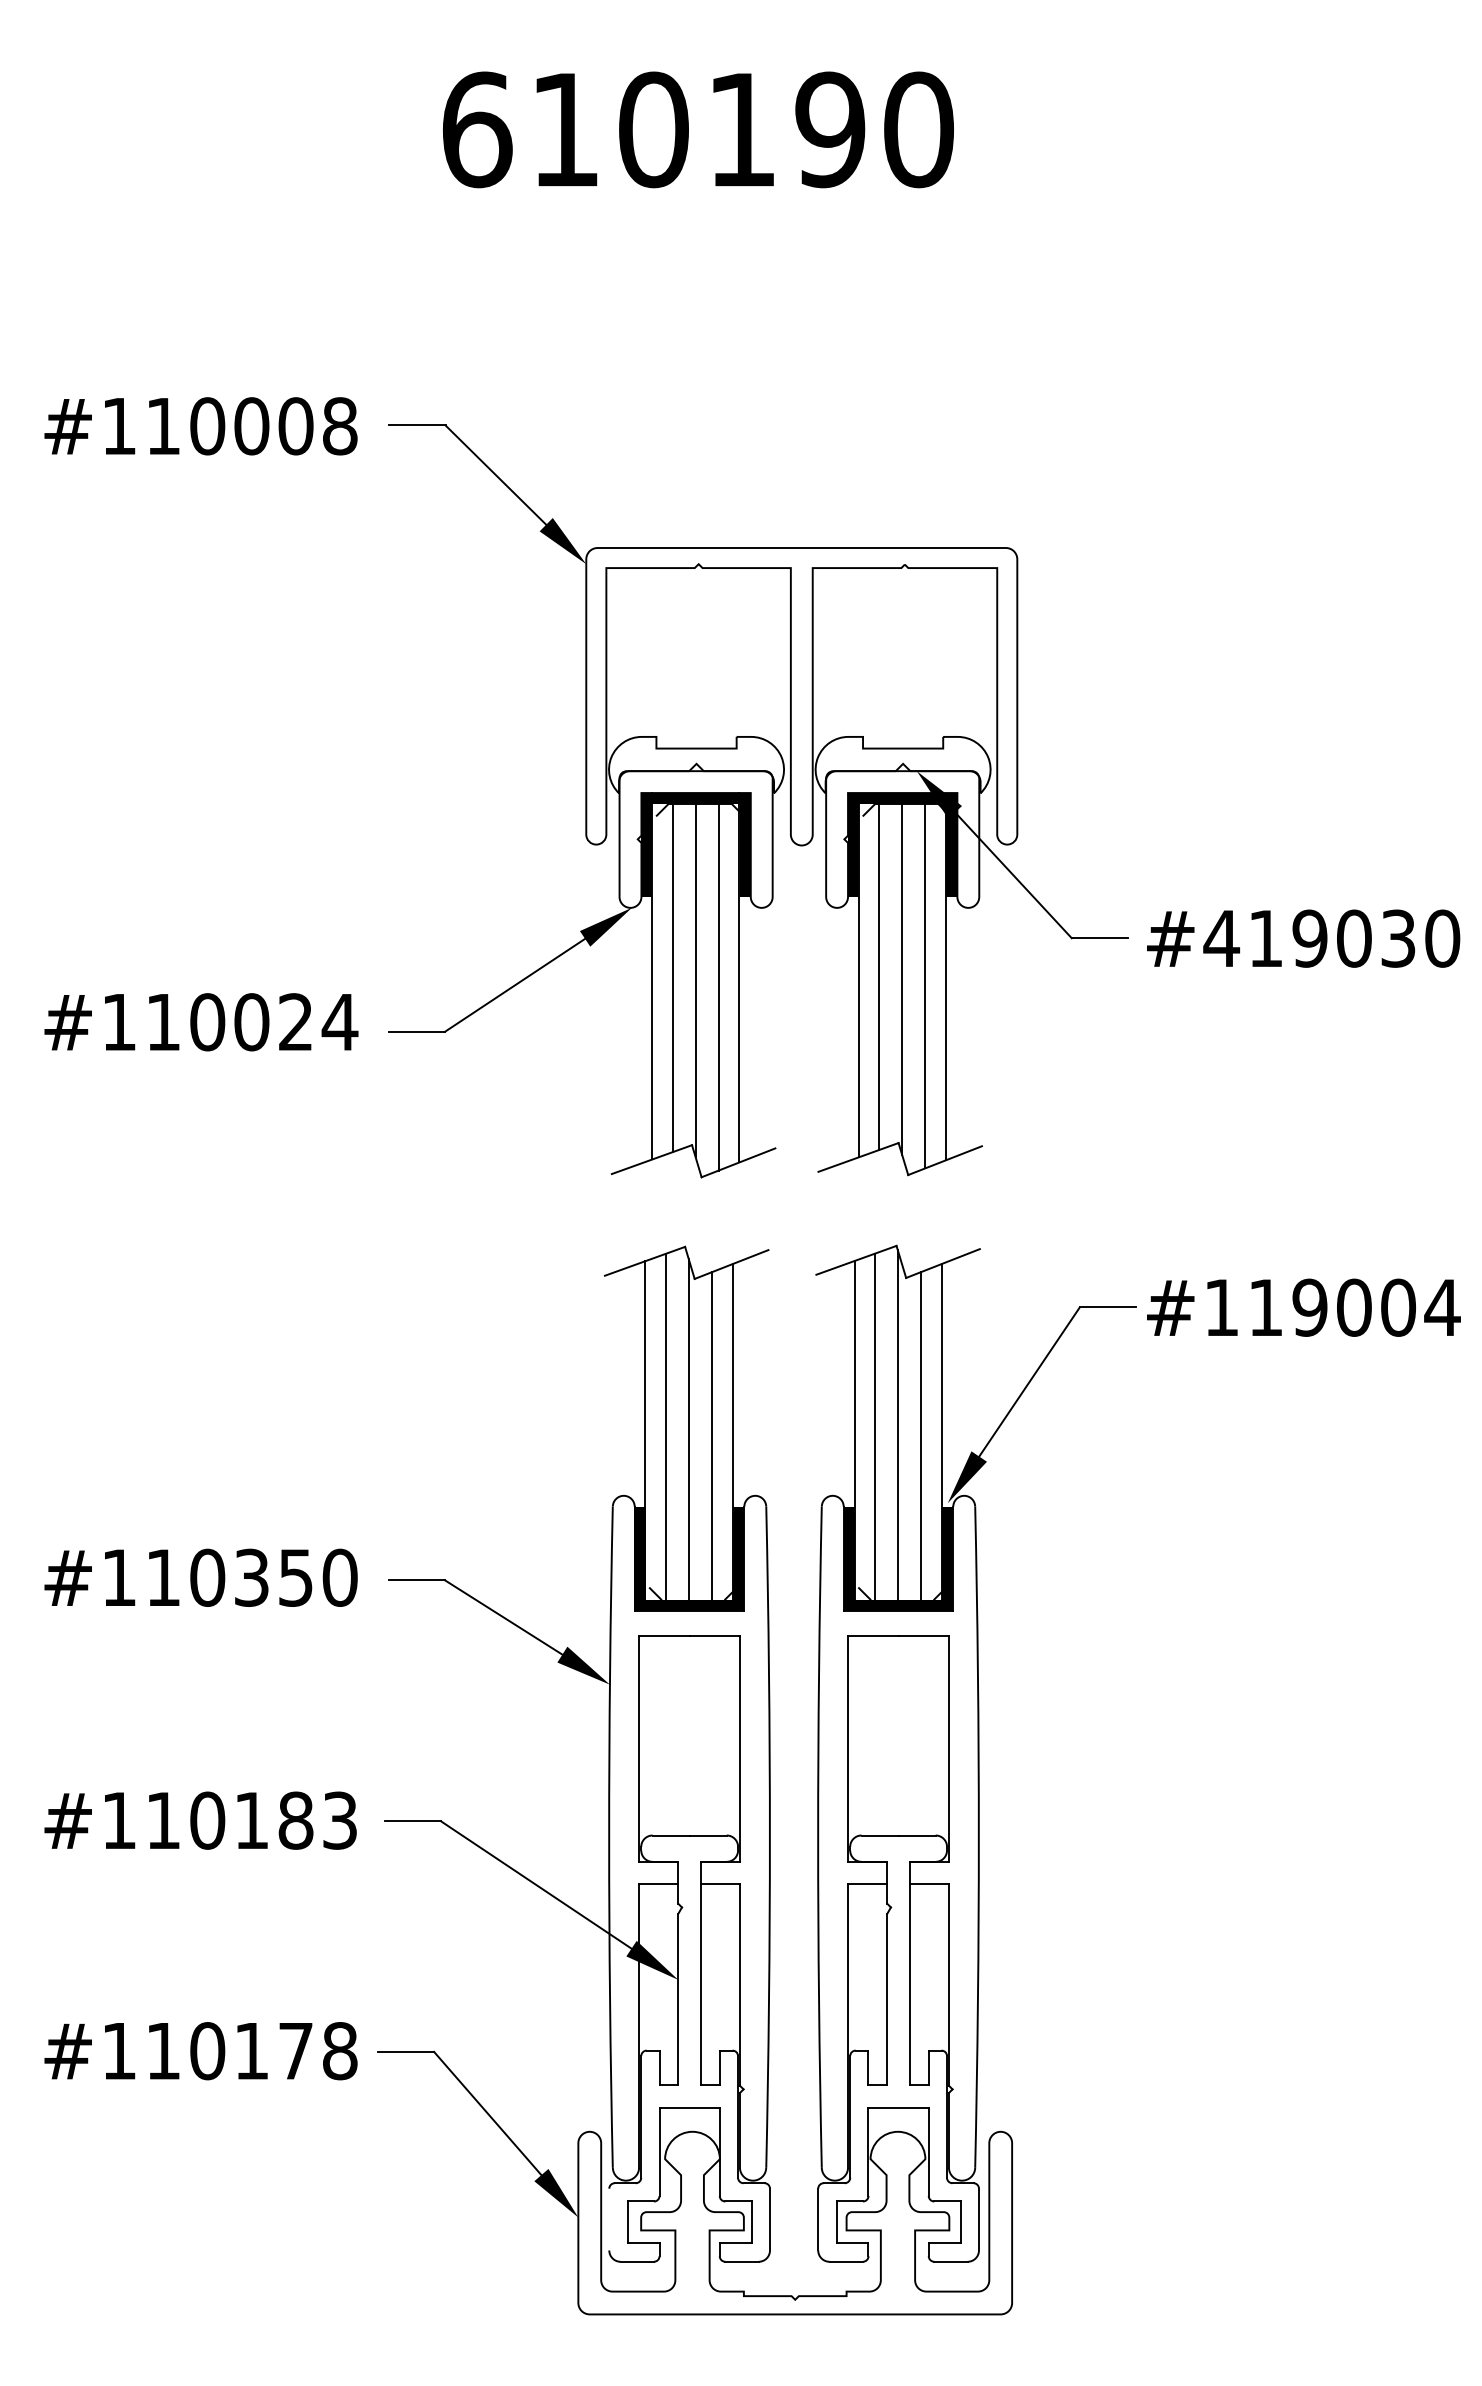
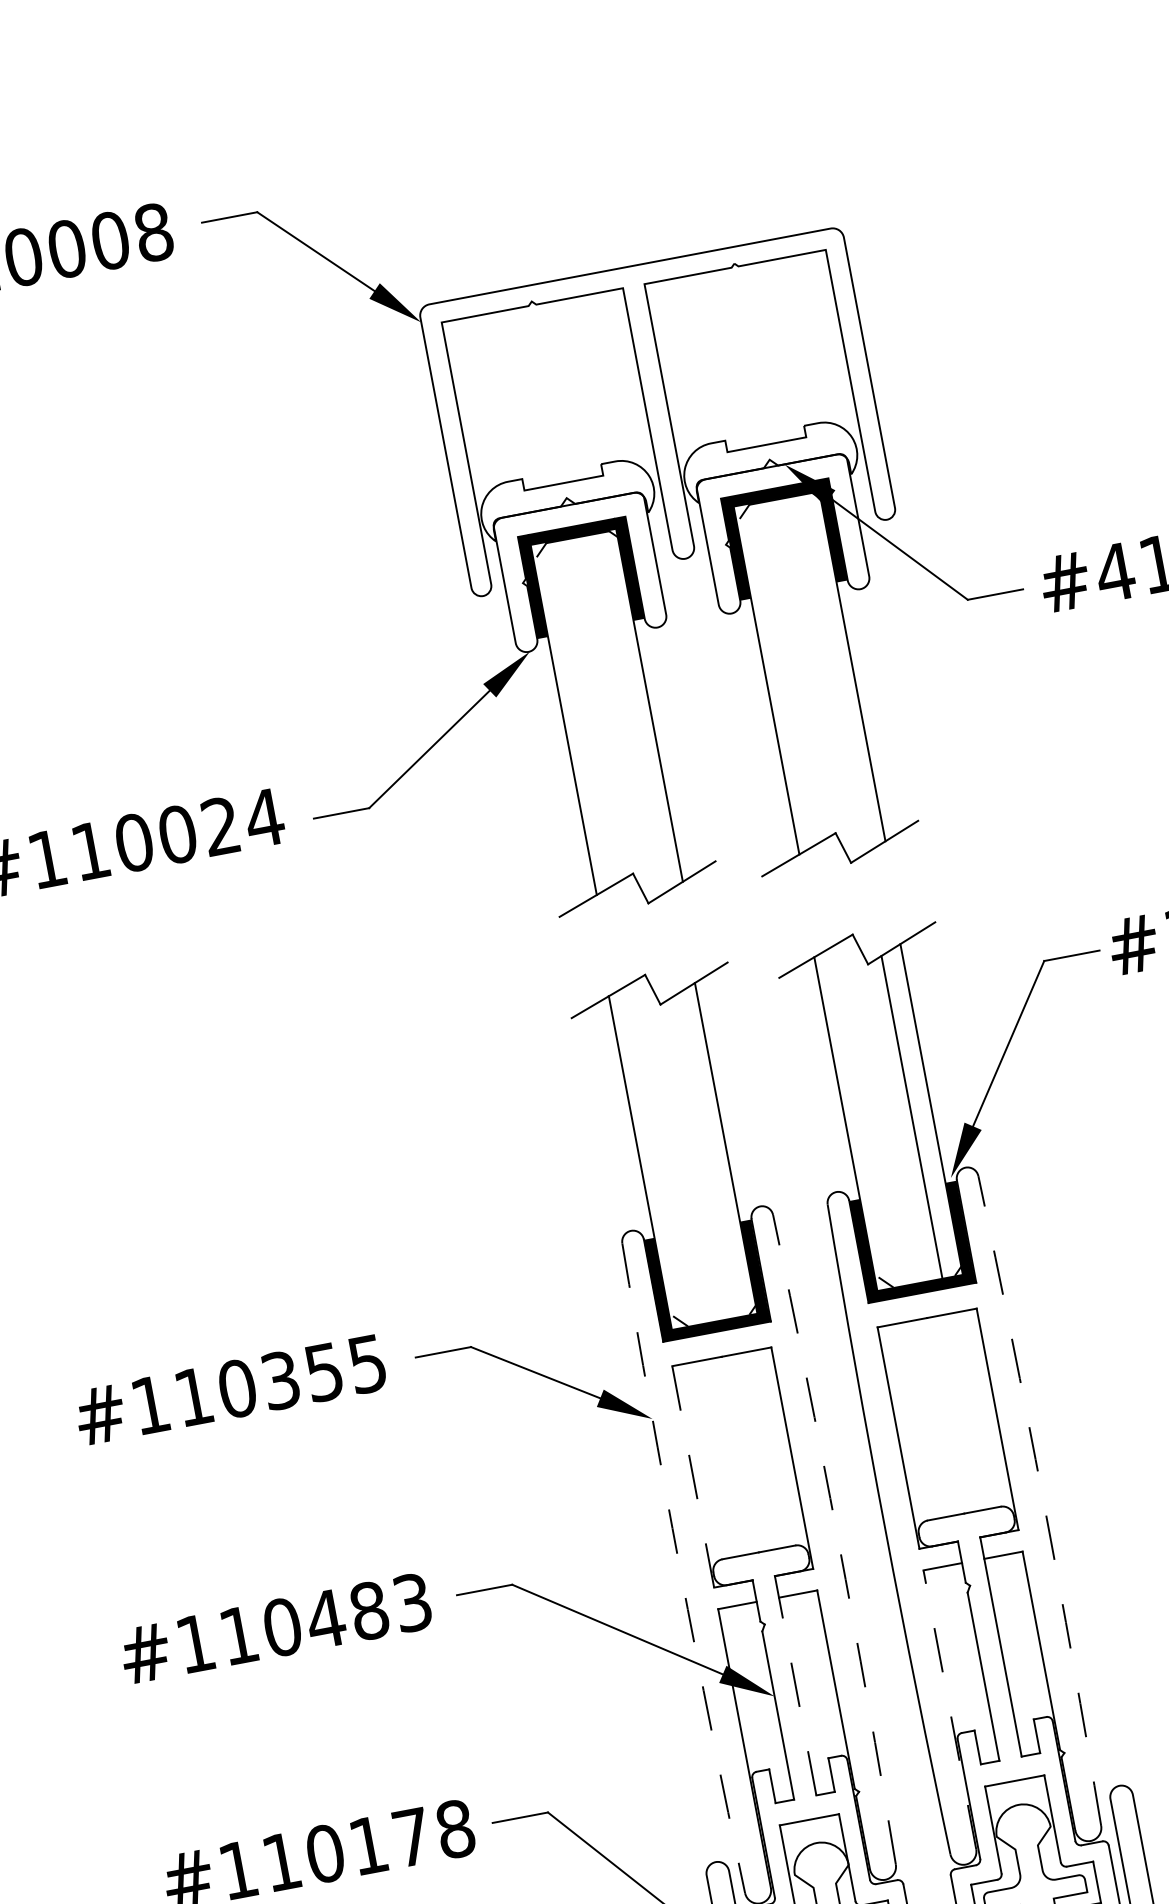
line: (879, 976) -> (785, 673), removed
line: (672, 978) -> (582, 713), removed
line: (902, 979) -> (809, 671), removed
line: (695, 980) -> (605, 711), removed
line: (925, 986) -> (833, 674), removed
line: (718, 987) -> (629, 713), removed
line: (897, 1424) -> (886, 1109), removed
line: (665, 1426) -> (659, 1155), removed
line: (874, 1426) -> (864, 1116), removed
line: (688, 1428) -> (682, 1152), removed
line: (711, 1435) -> (706, 1155), removed
text: (339, 1577) -> (366, 1363), #110350 -> #110355
line: (639, 1749) -> (693, 1477), solid -> dashed
text: (251, 1820) -> (325, 1619), #110183 -> #110483
arc: (609, 1837) -> (680, 1569), solid -> dashed
arc: (769, 1837) -> (837, 1539), solid -> dashed
arc: (978, 1837) -> (1043, 1500), solid -> dashed
line: (700, 1973) -> (795, 1685), solid -> dashed
line: (848, 2025) -> (950, 1709), solid -> dashed

